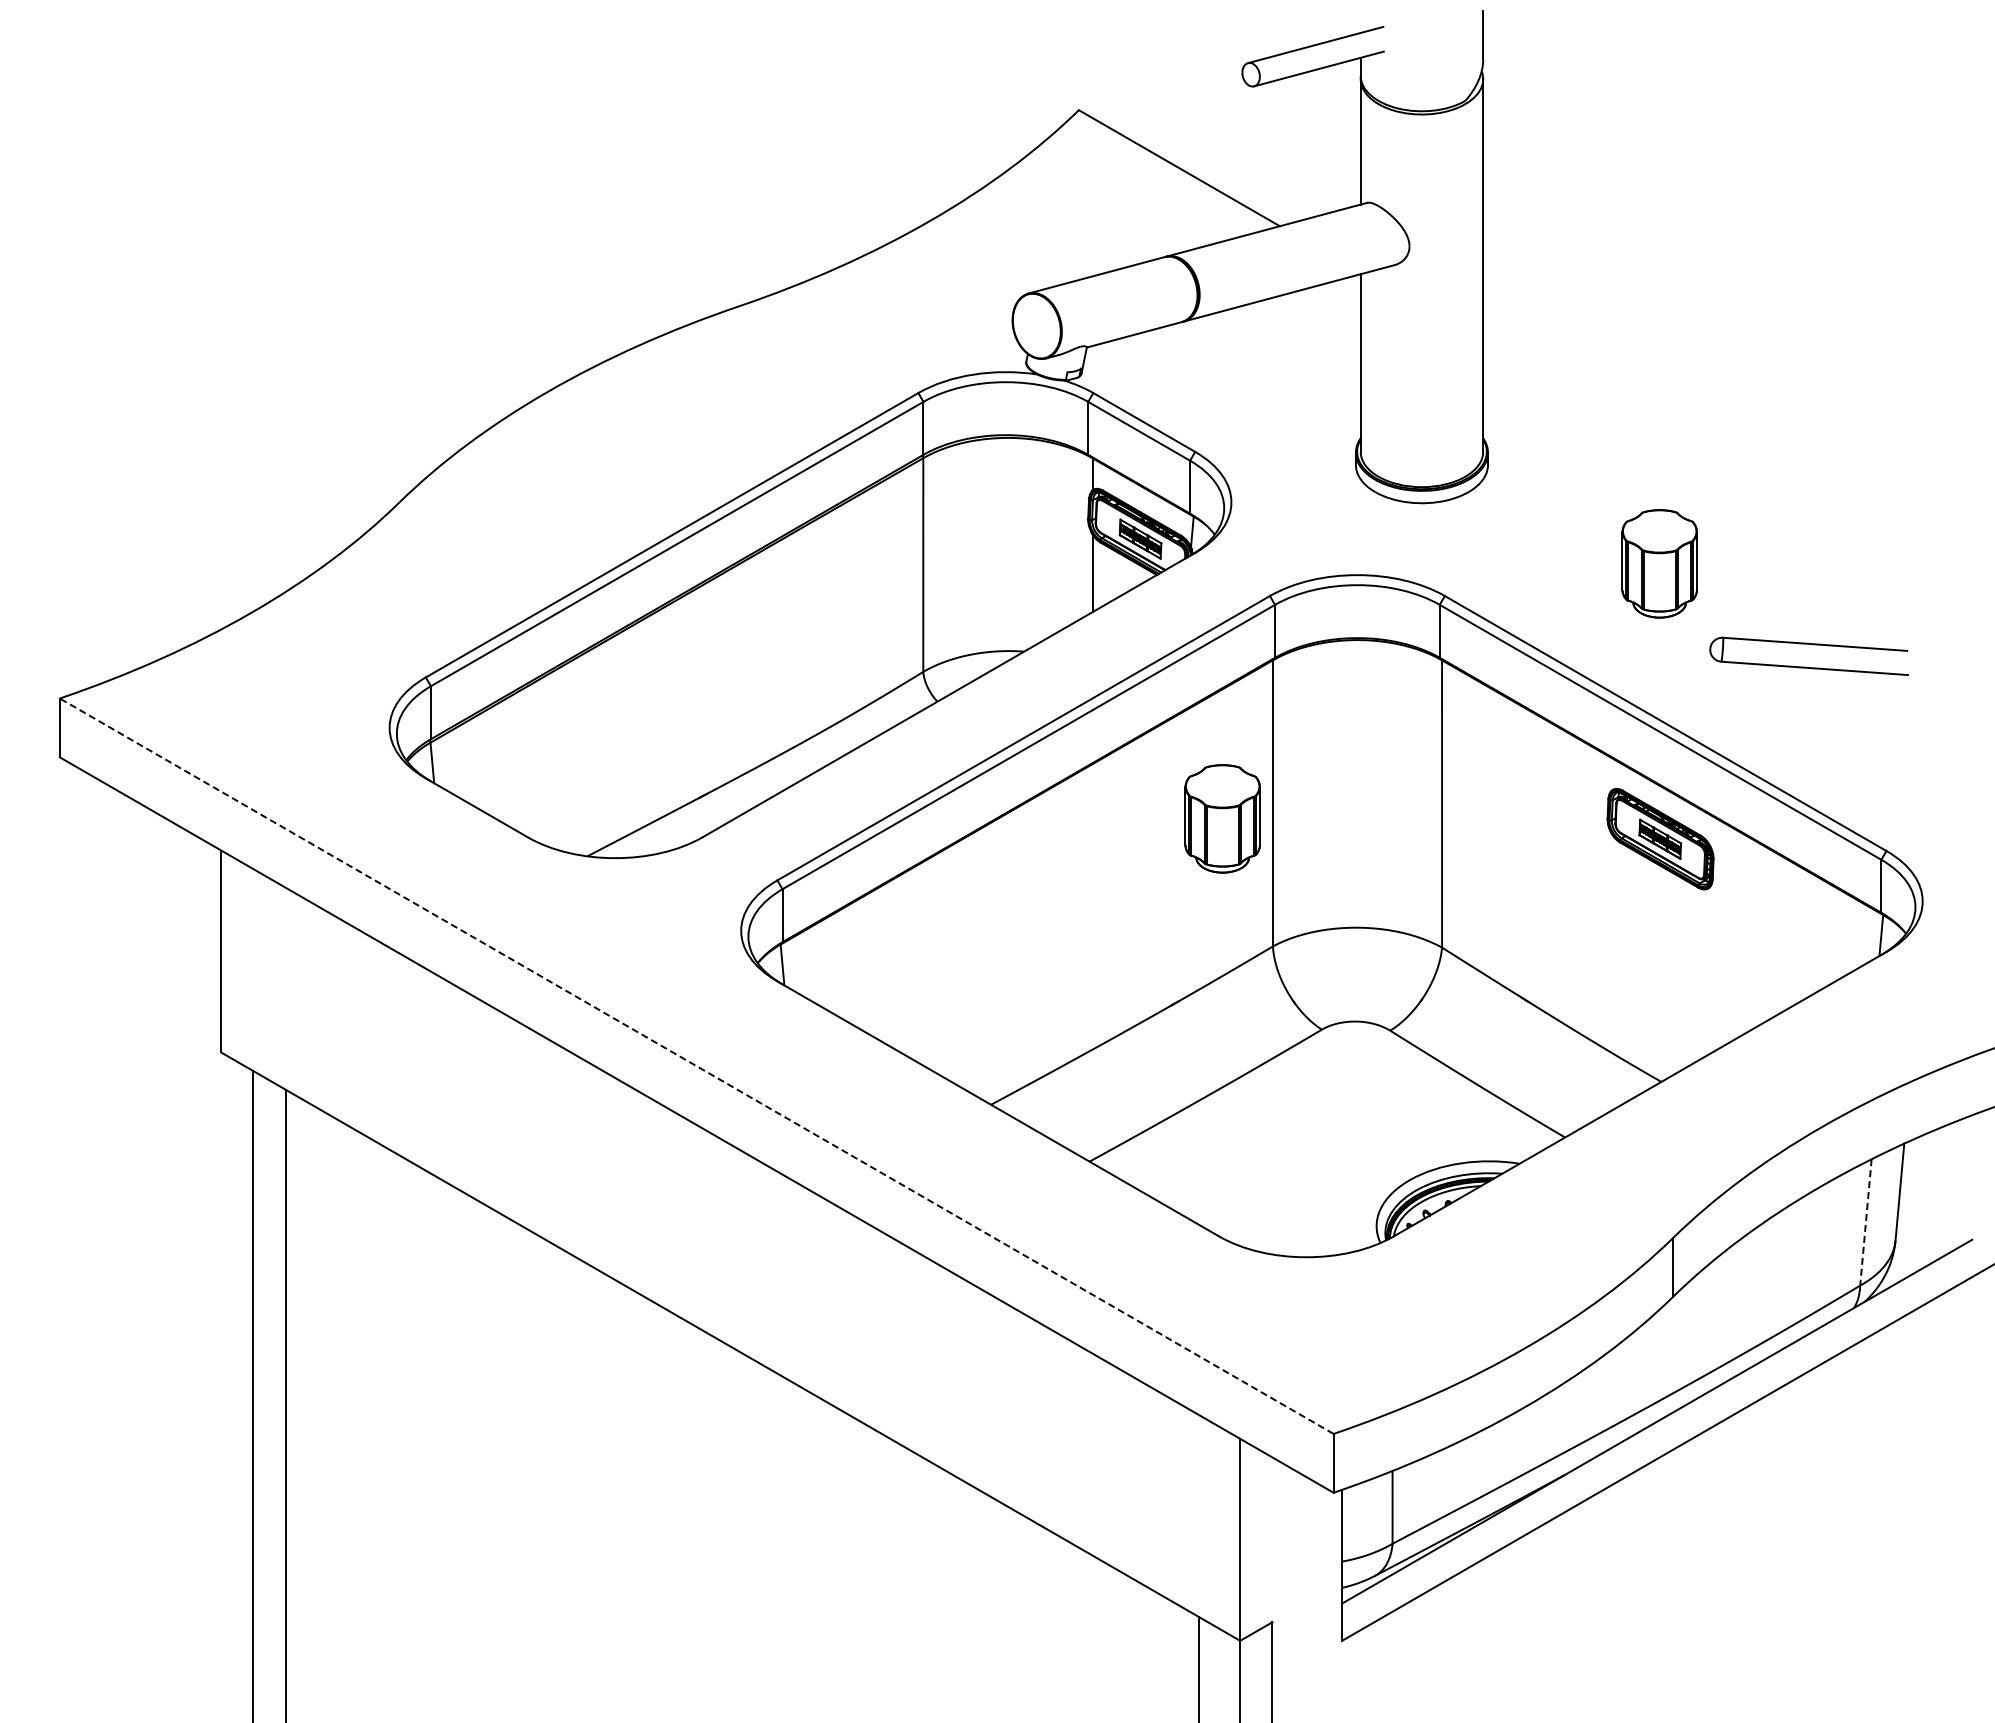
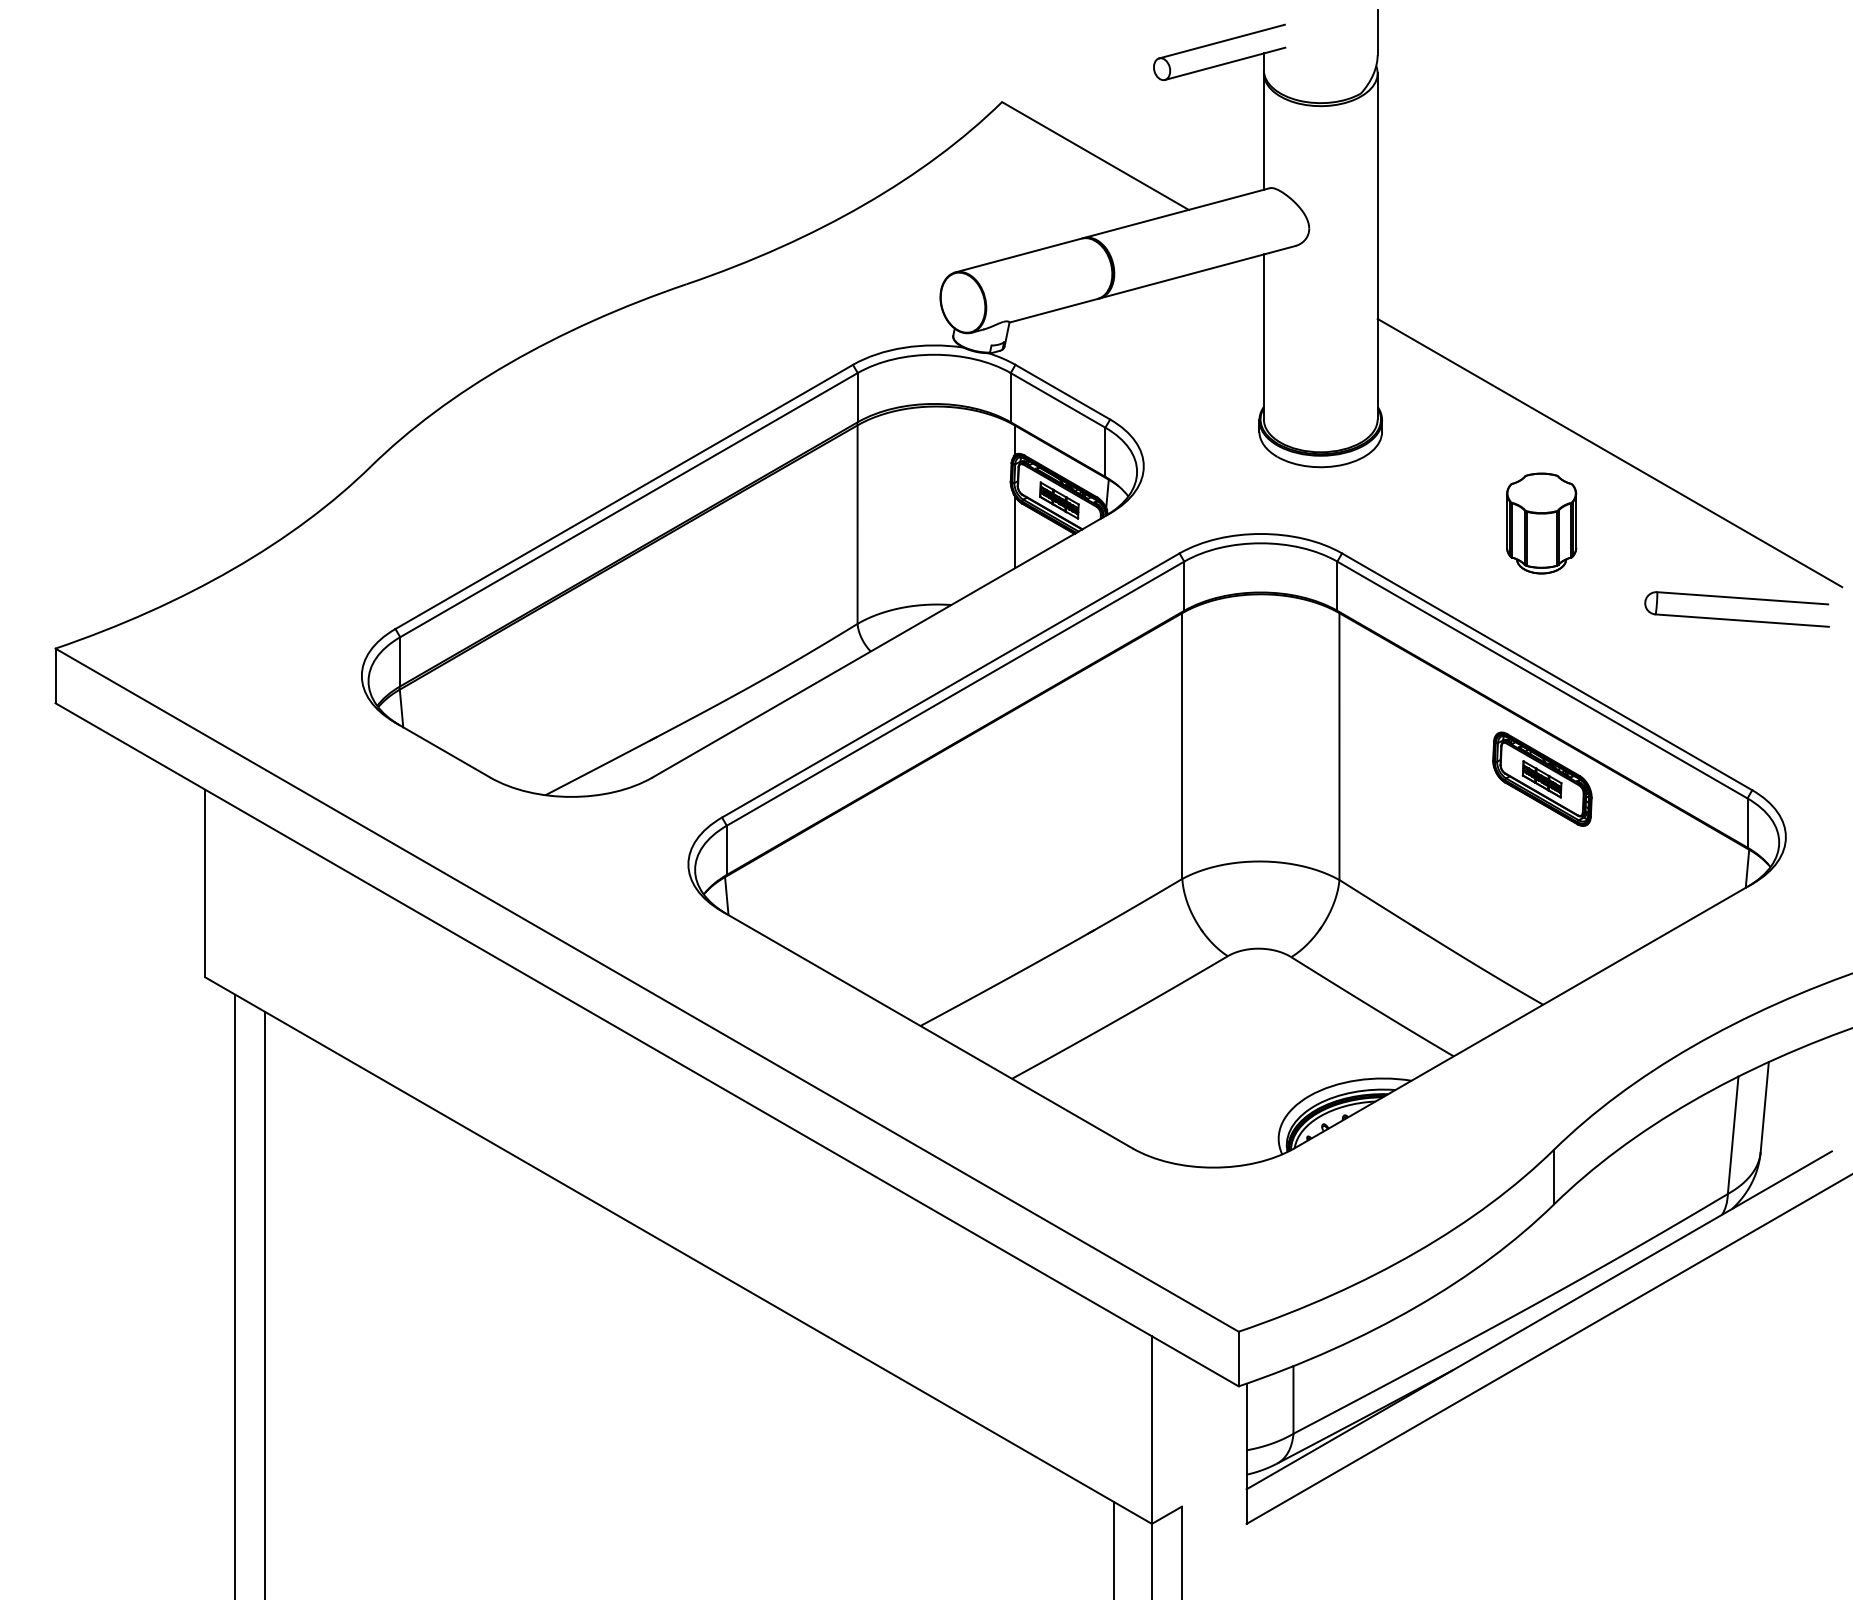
line: (1733, 487) -> (1610, 452), added
part: (1808, 644) -> (1736, 598), moved
part: (1222, 818) -> (1135, 760), removed
line: (696, 1065) -> (646, 989), dashed -> solid
line: (1865, 1222) -> (1732, 1135), dashed -> solid

